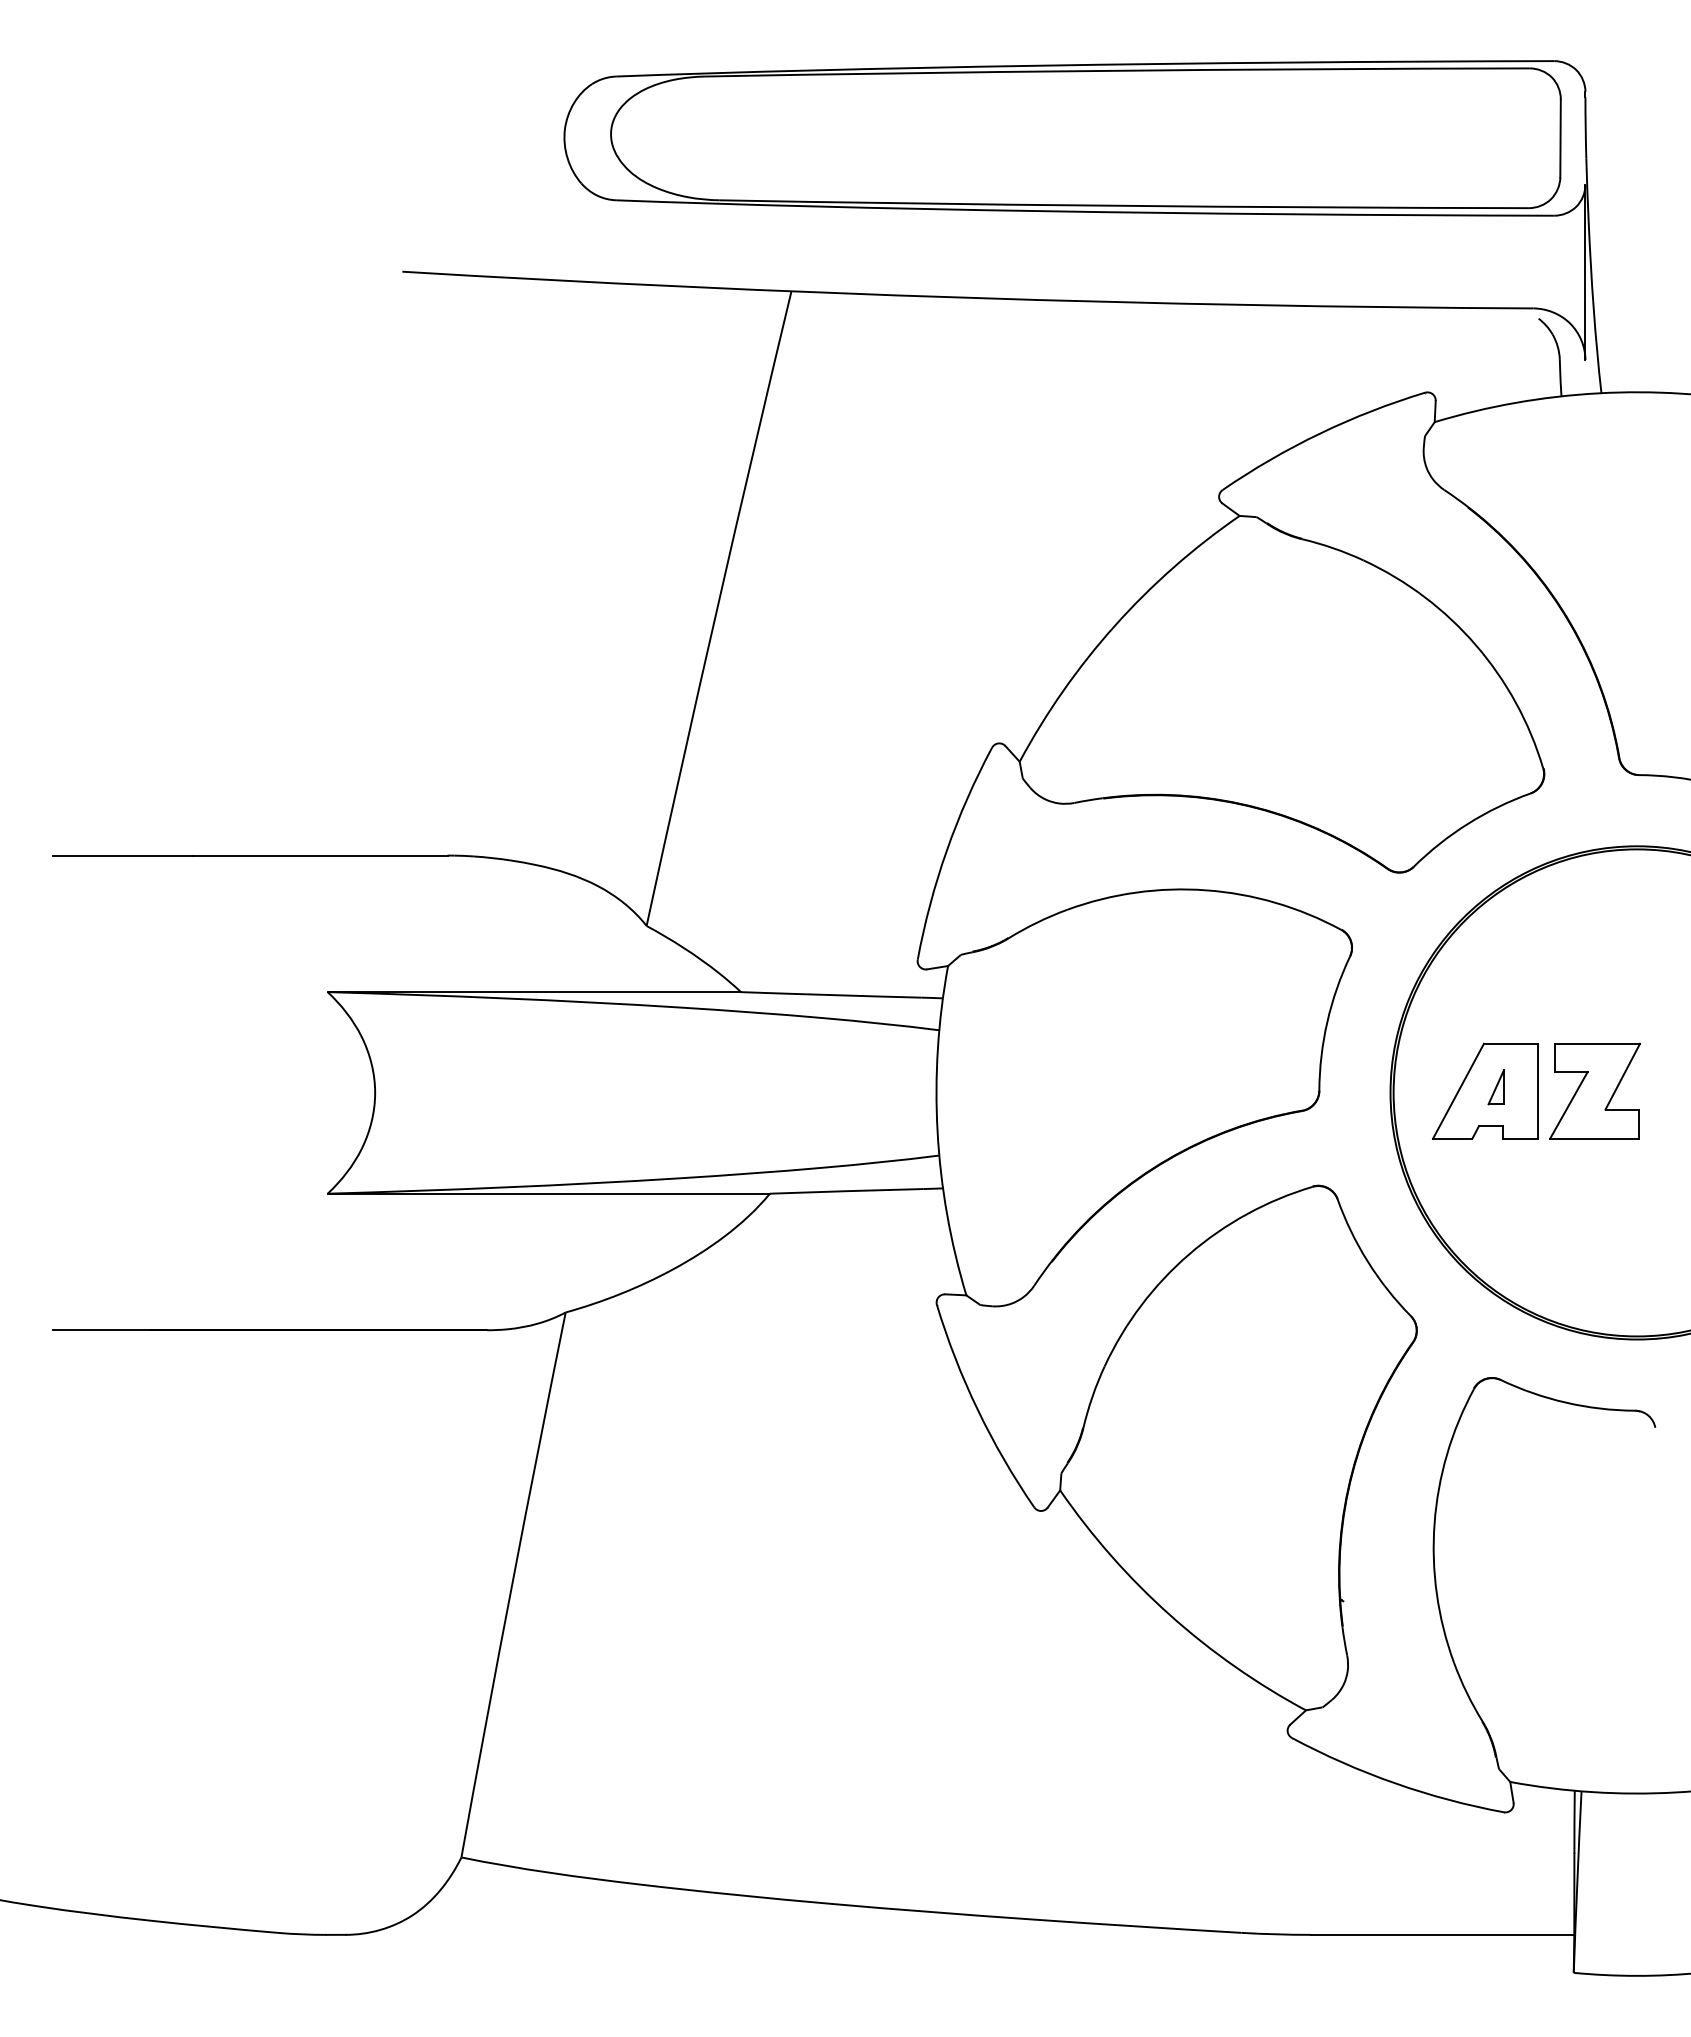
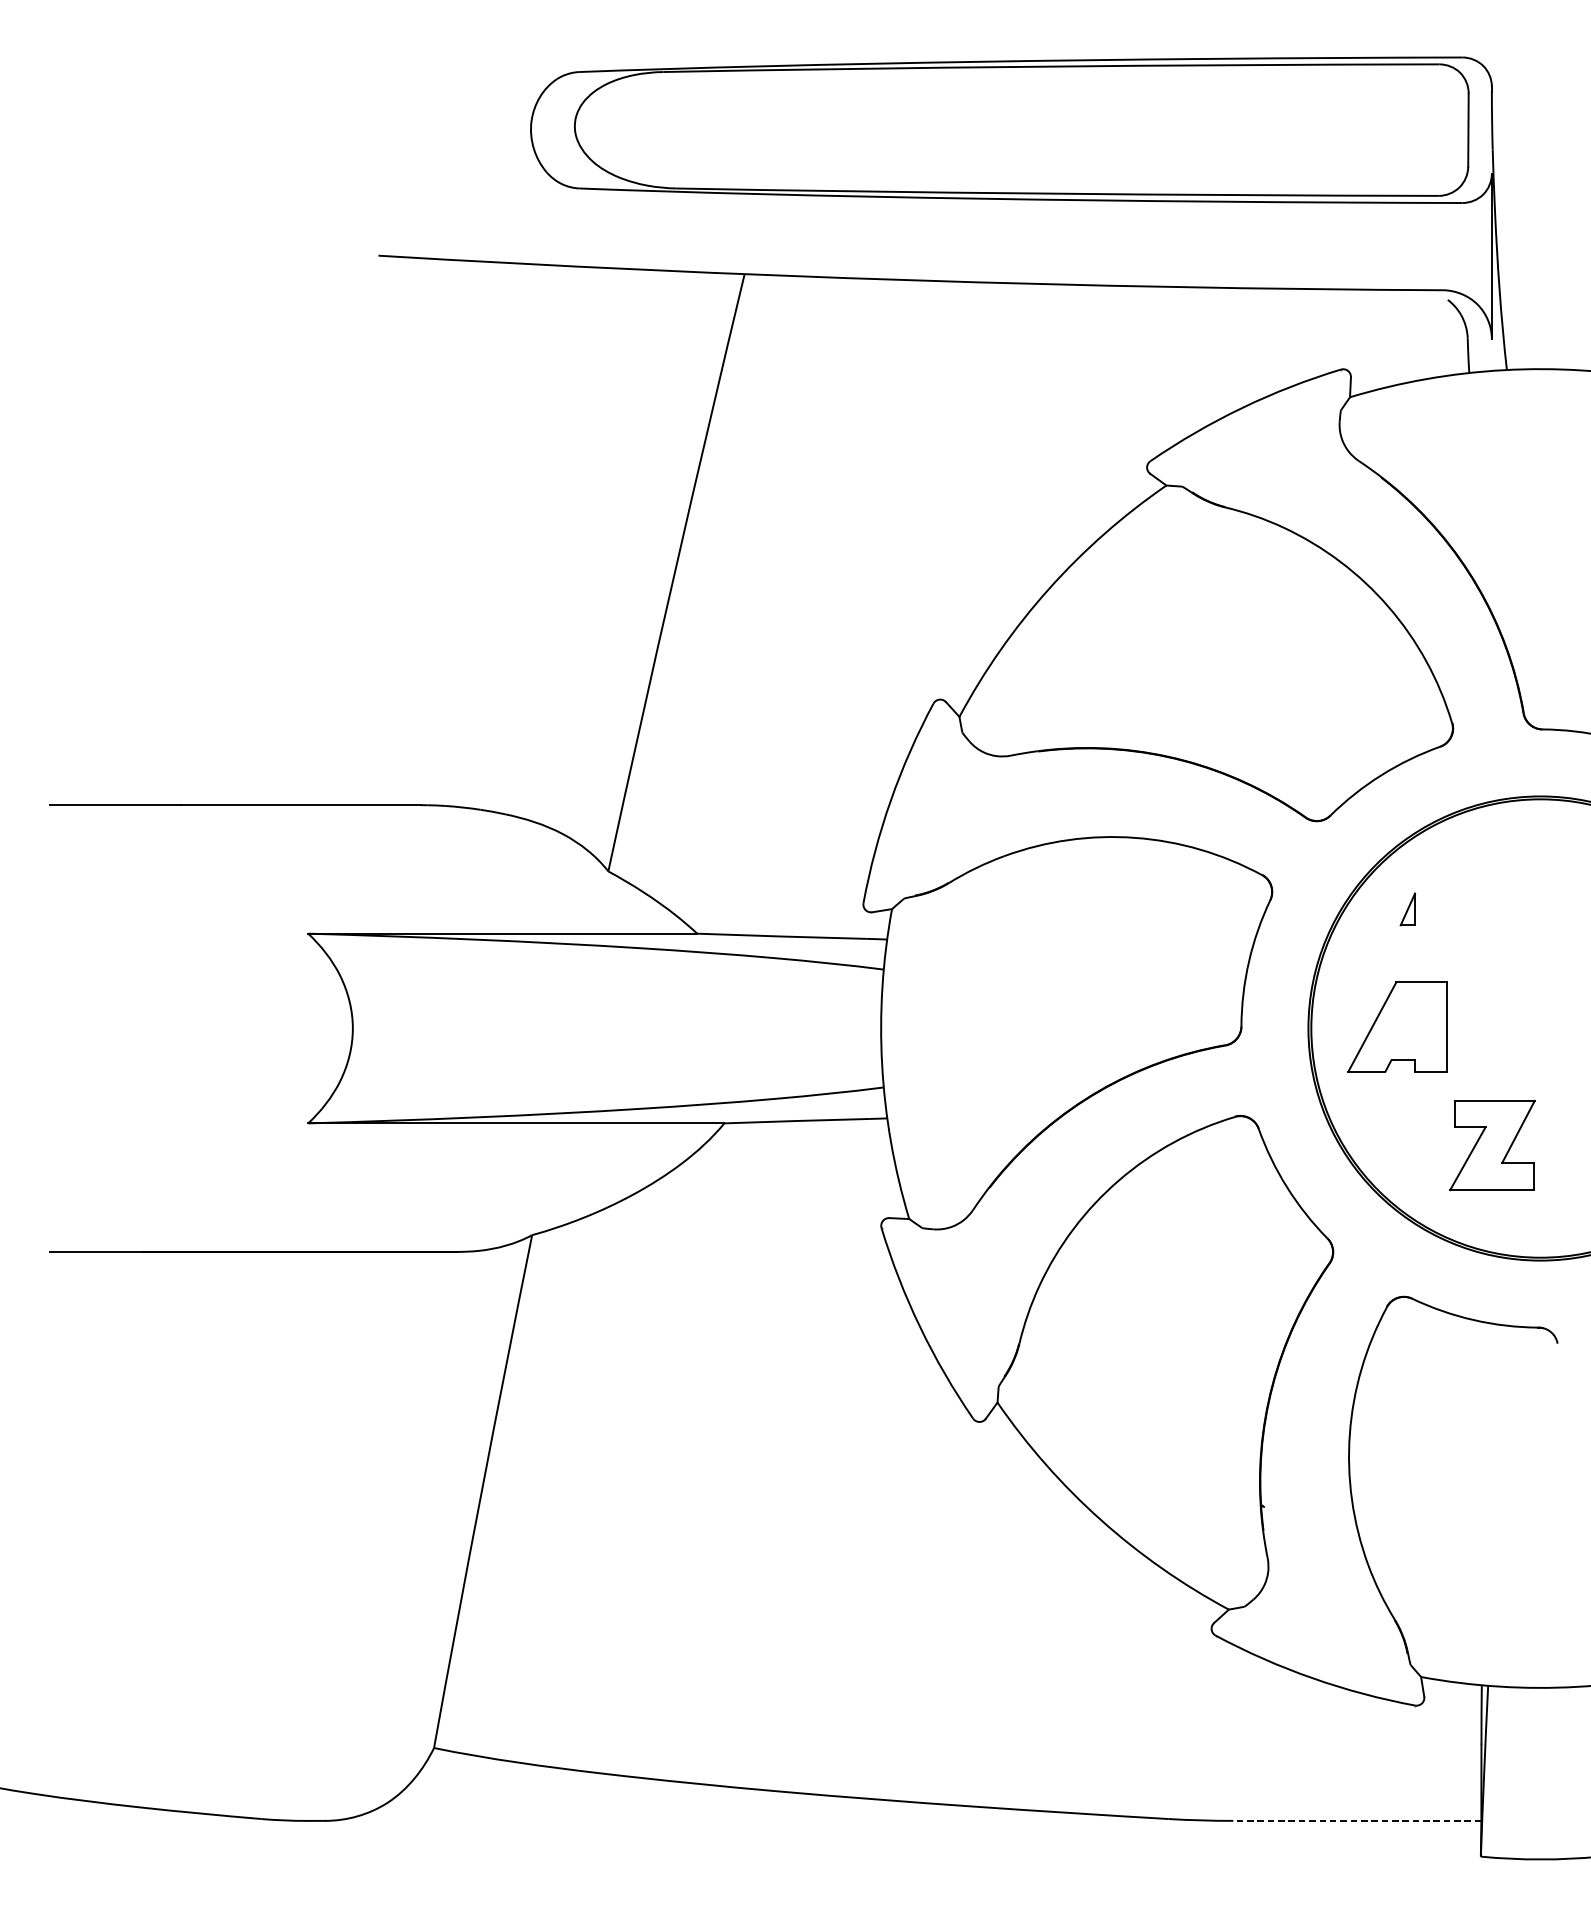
part: (1495, 1087) -> (1407, 909), moved
part: (1595, 1090) -> (1492, 1144), moved
line: (1442, 1934) -> (1357, 1820), solid -> dashed

